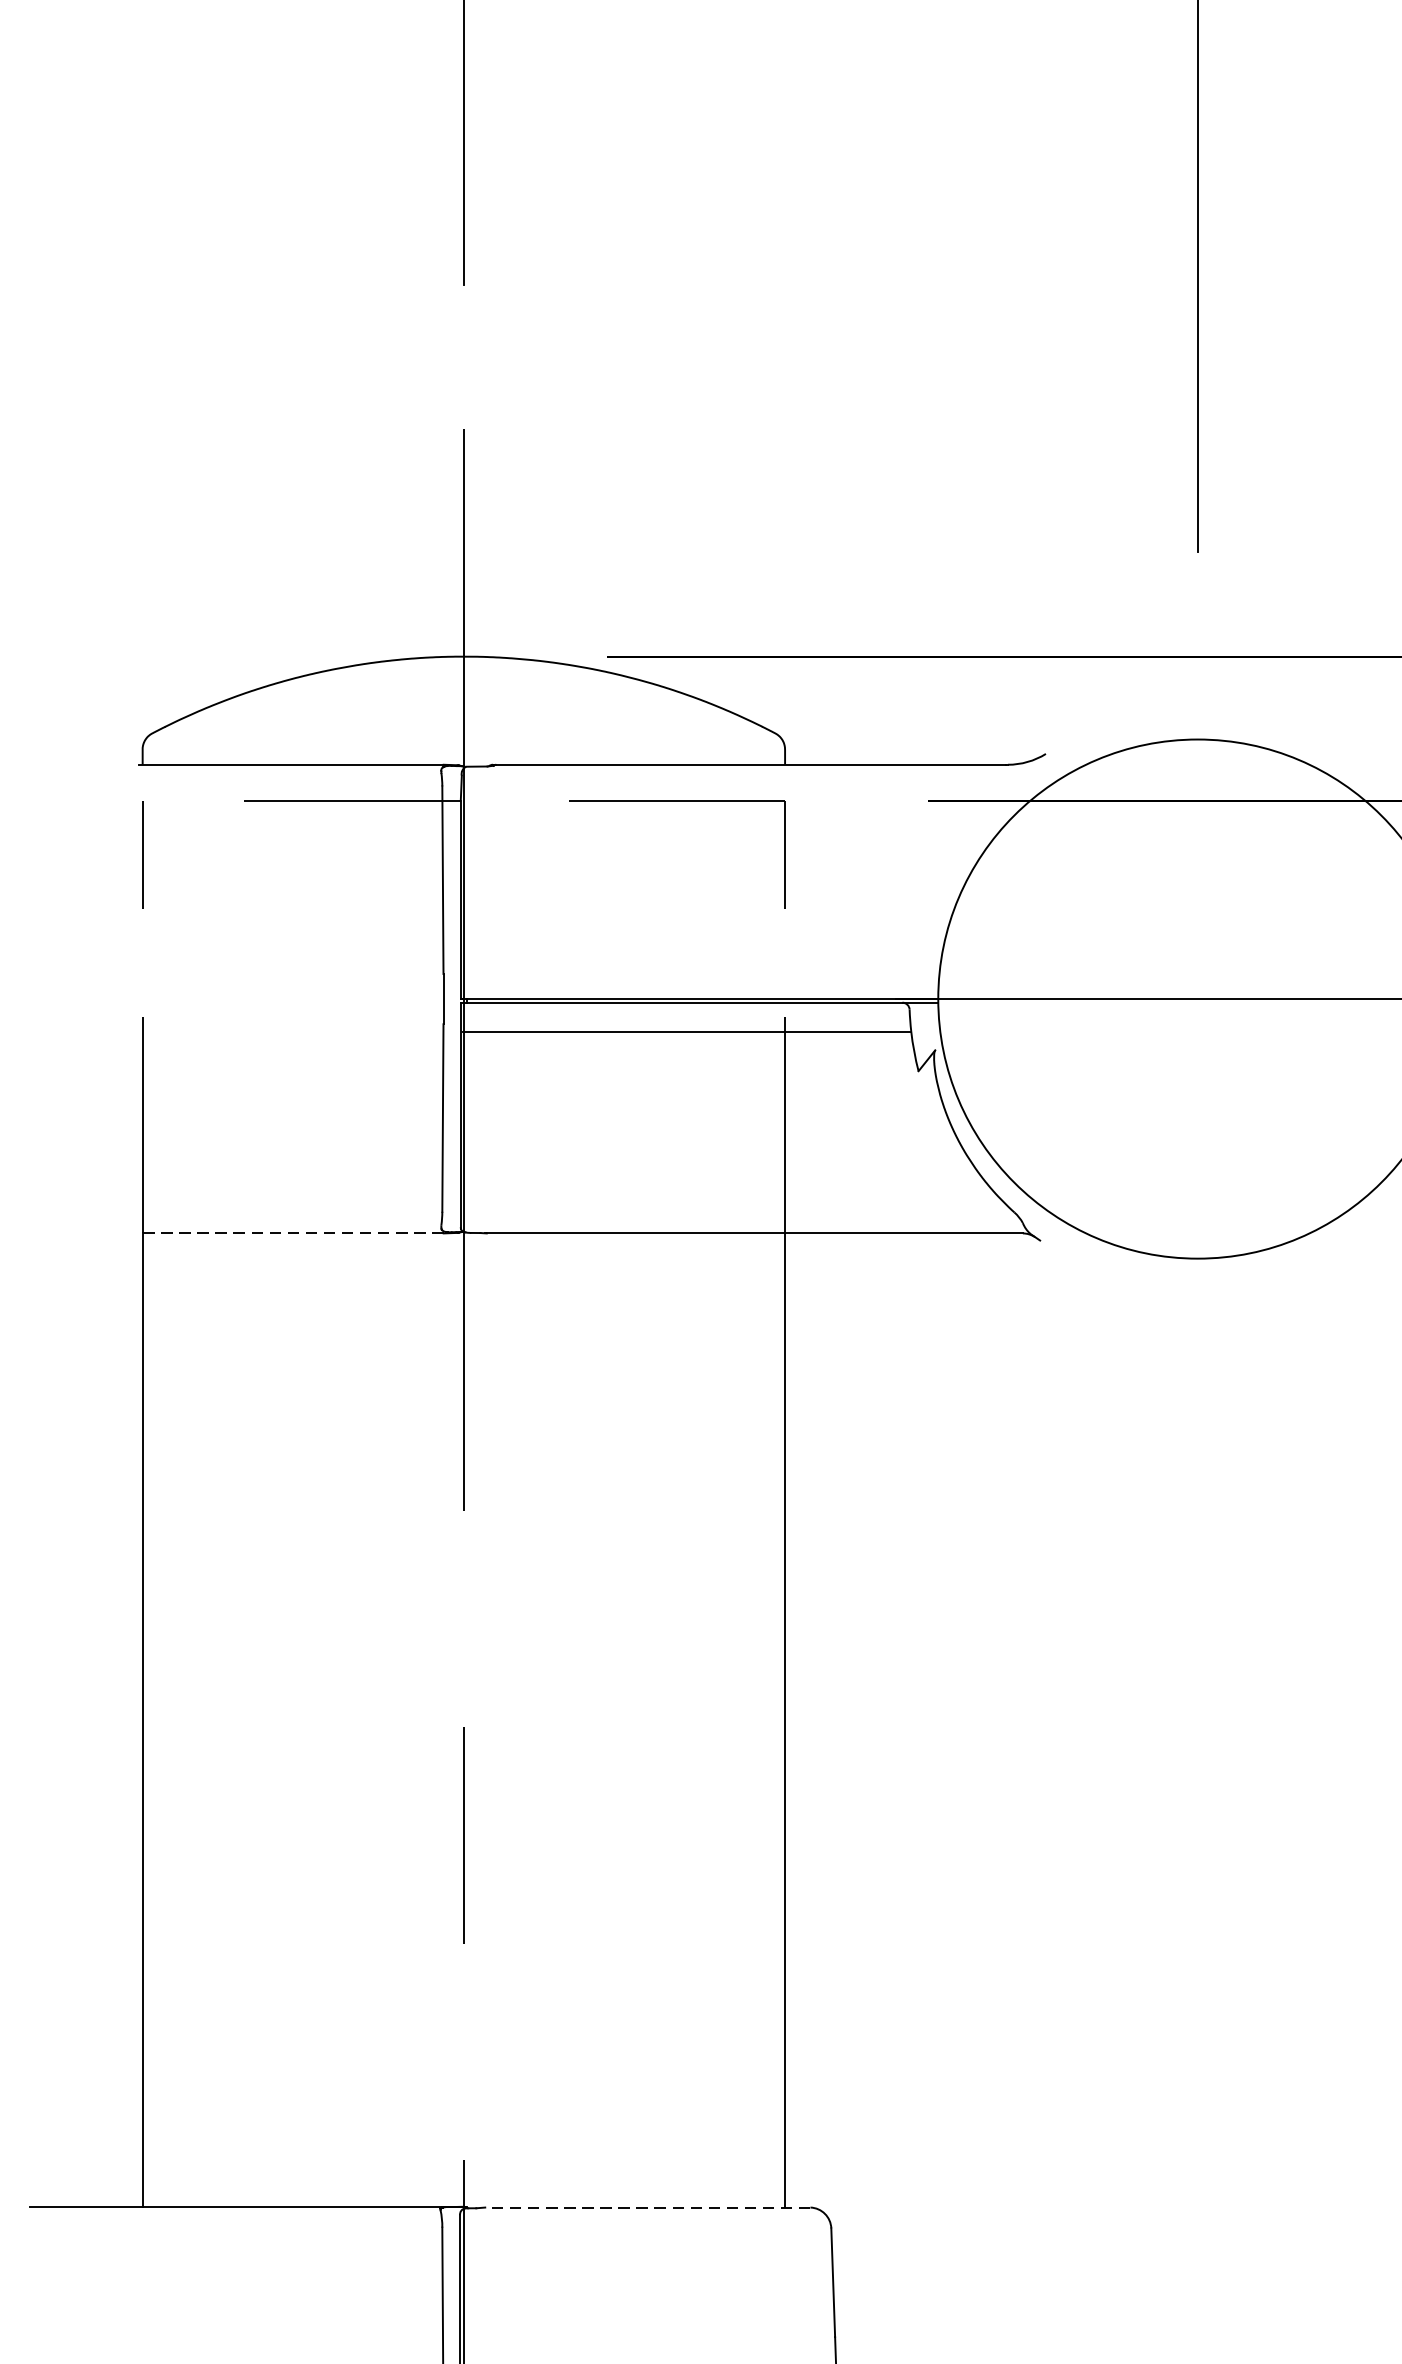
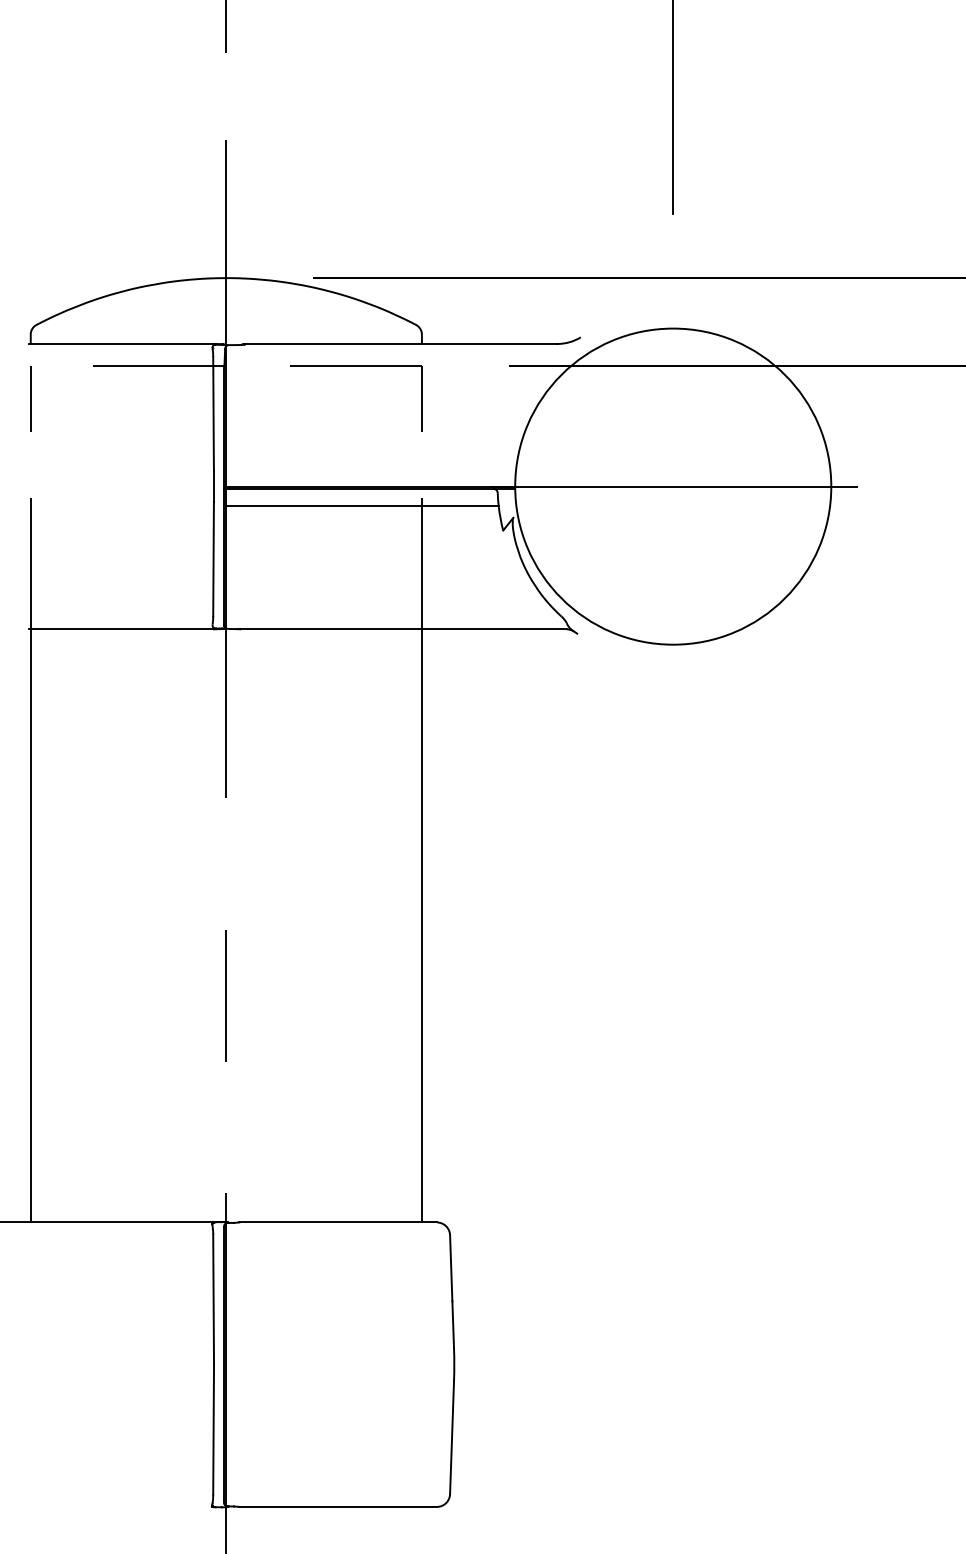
line: (291, 1233) -> (121, 629), dashed -> solid
line: (646, 2207) -> (337, 1222), dashed -> solid

